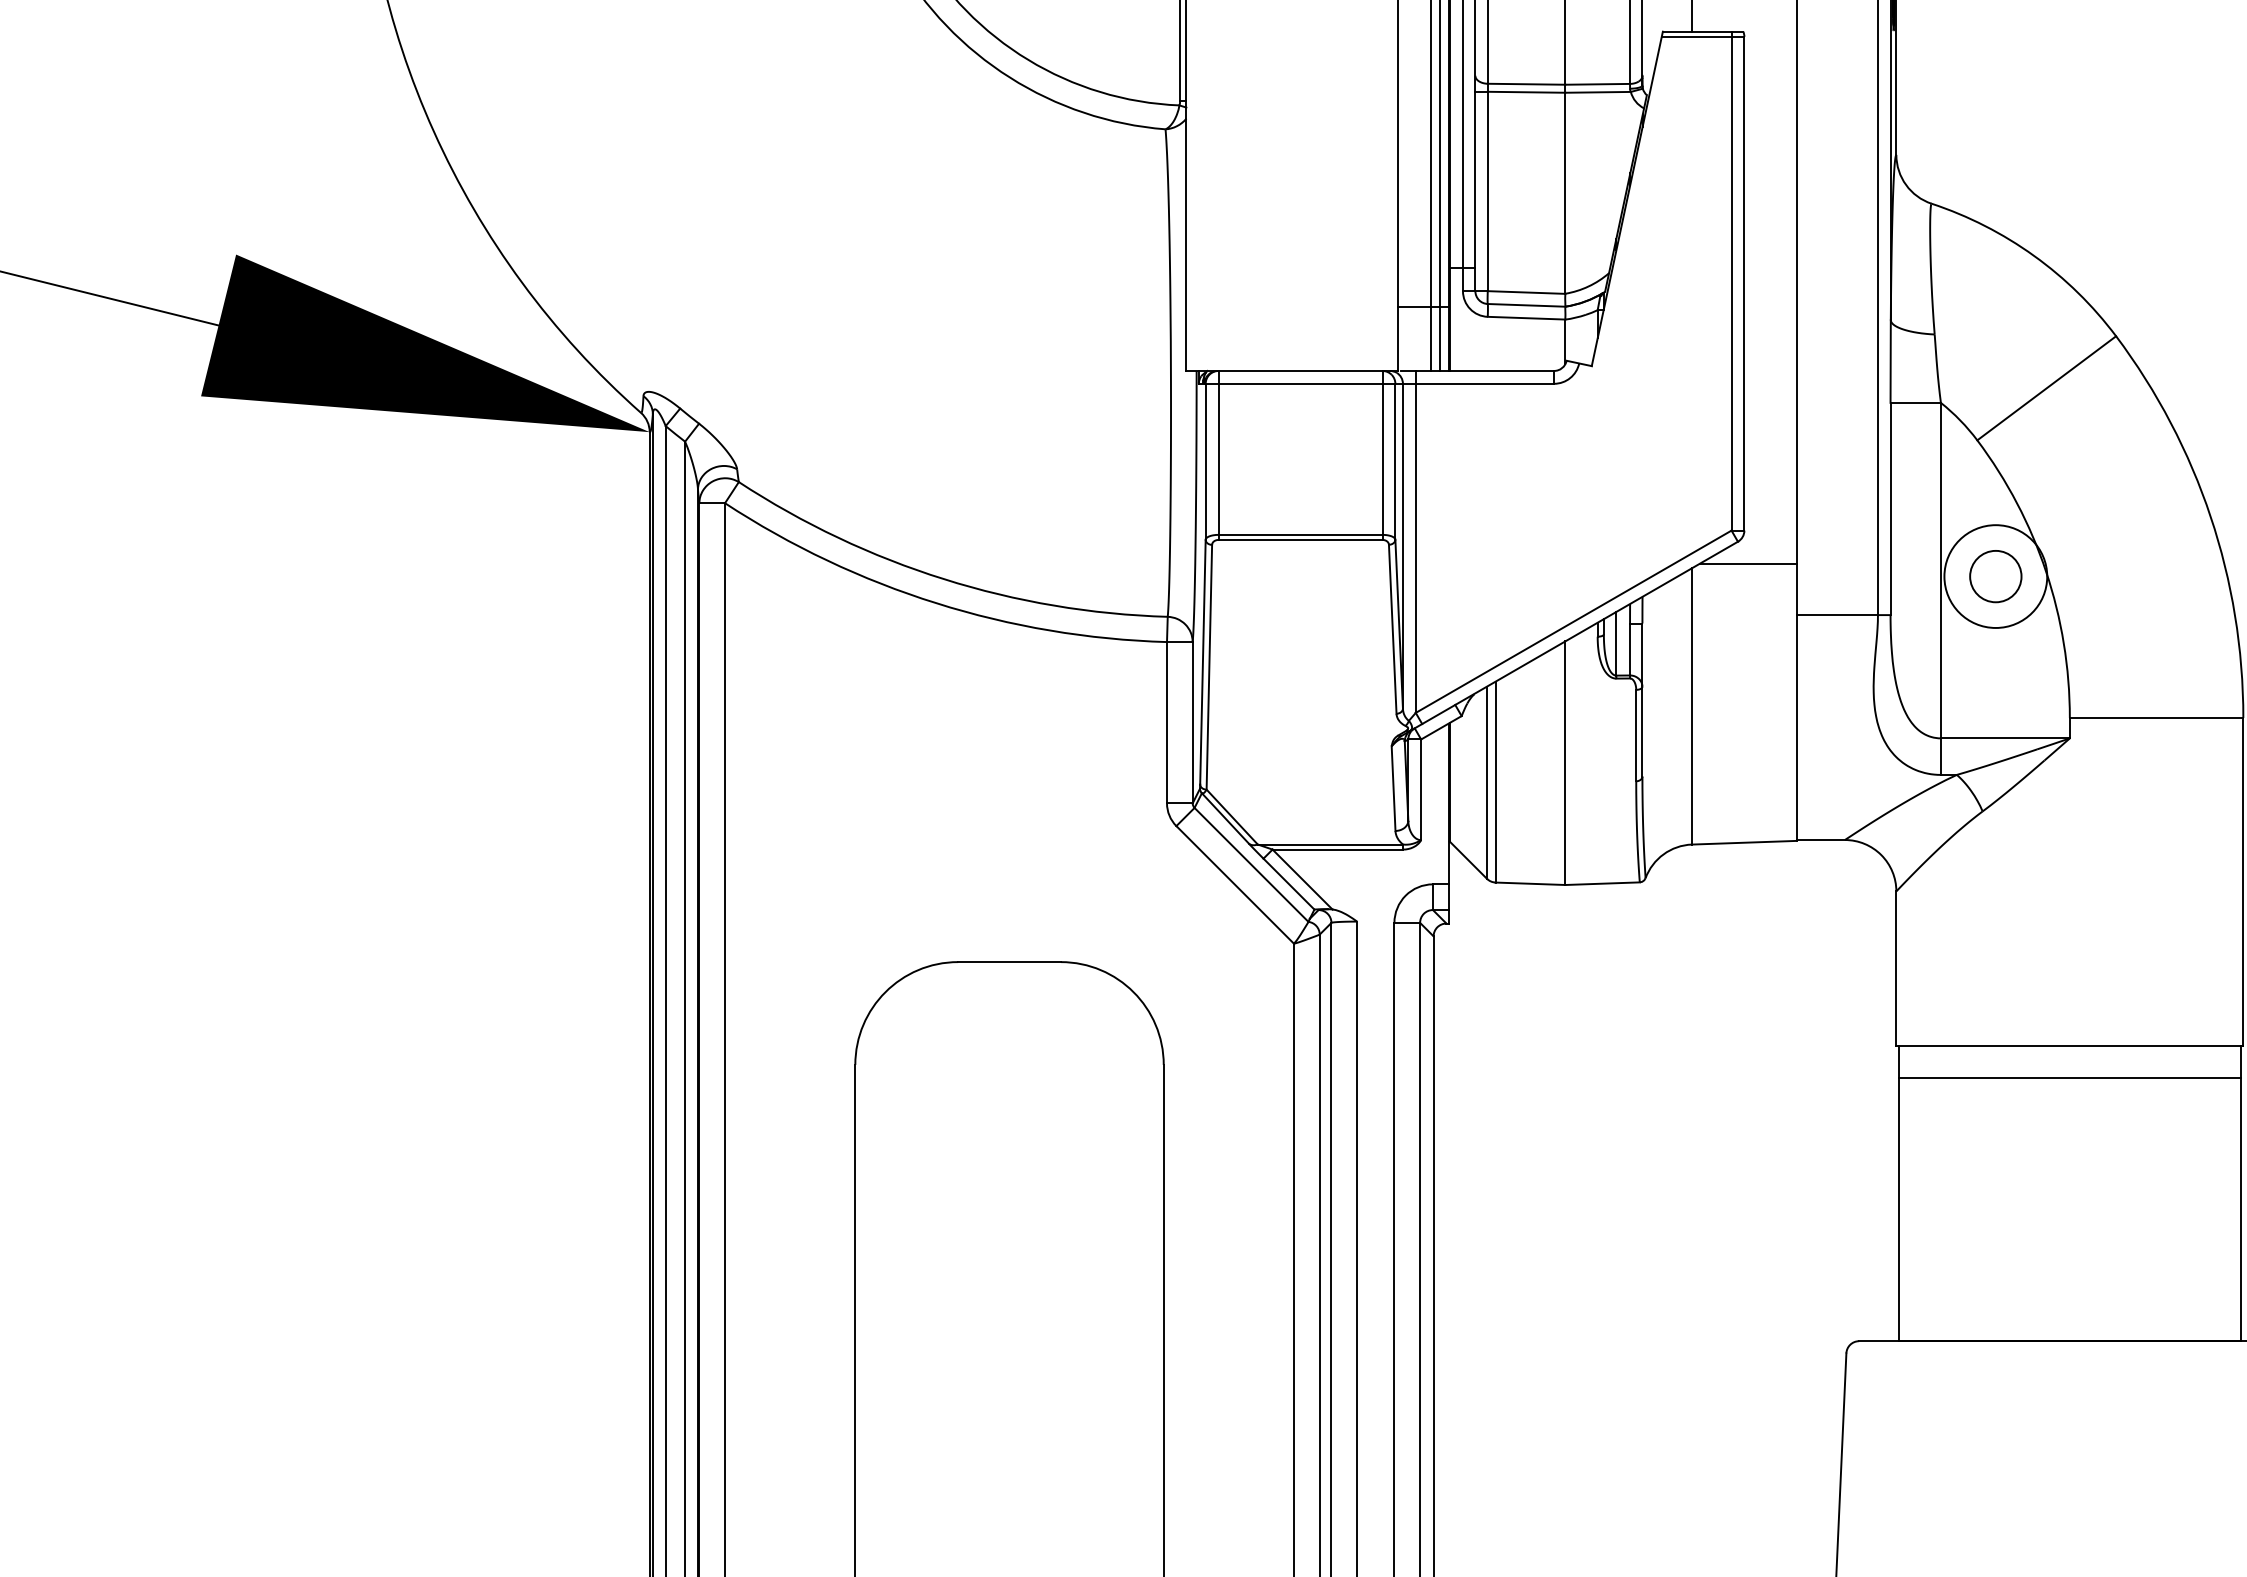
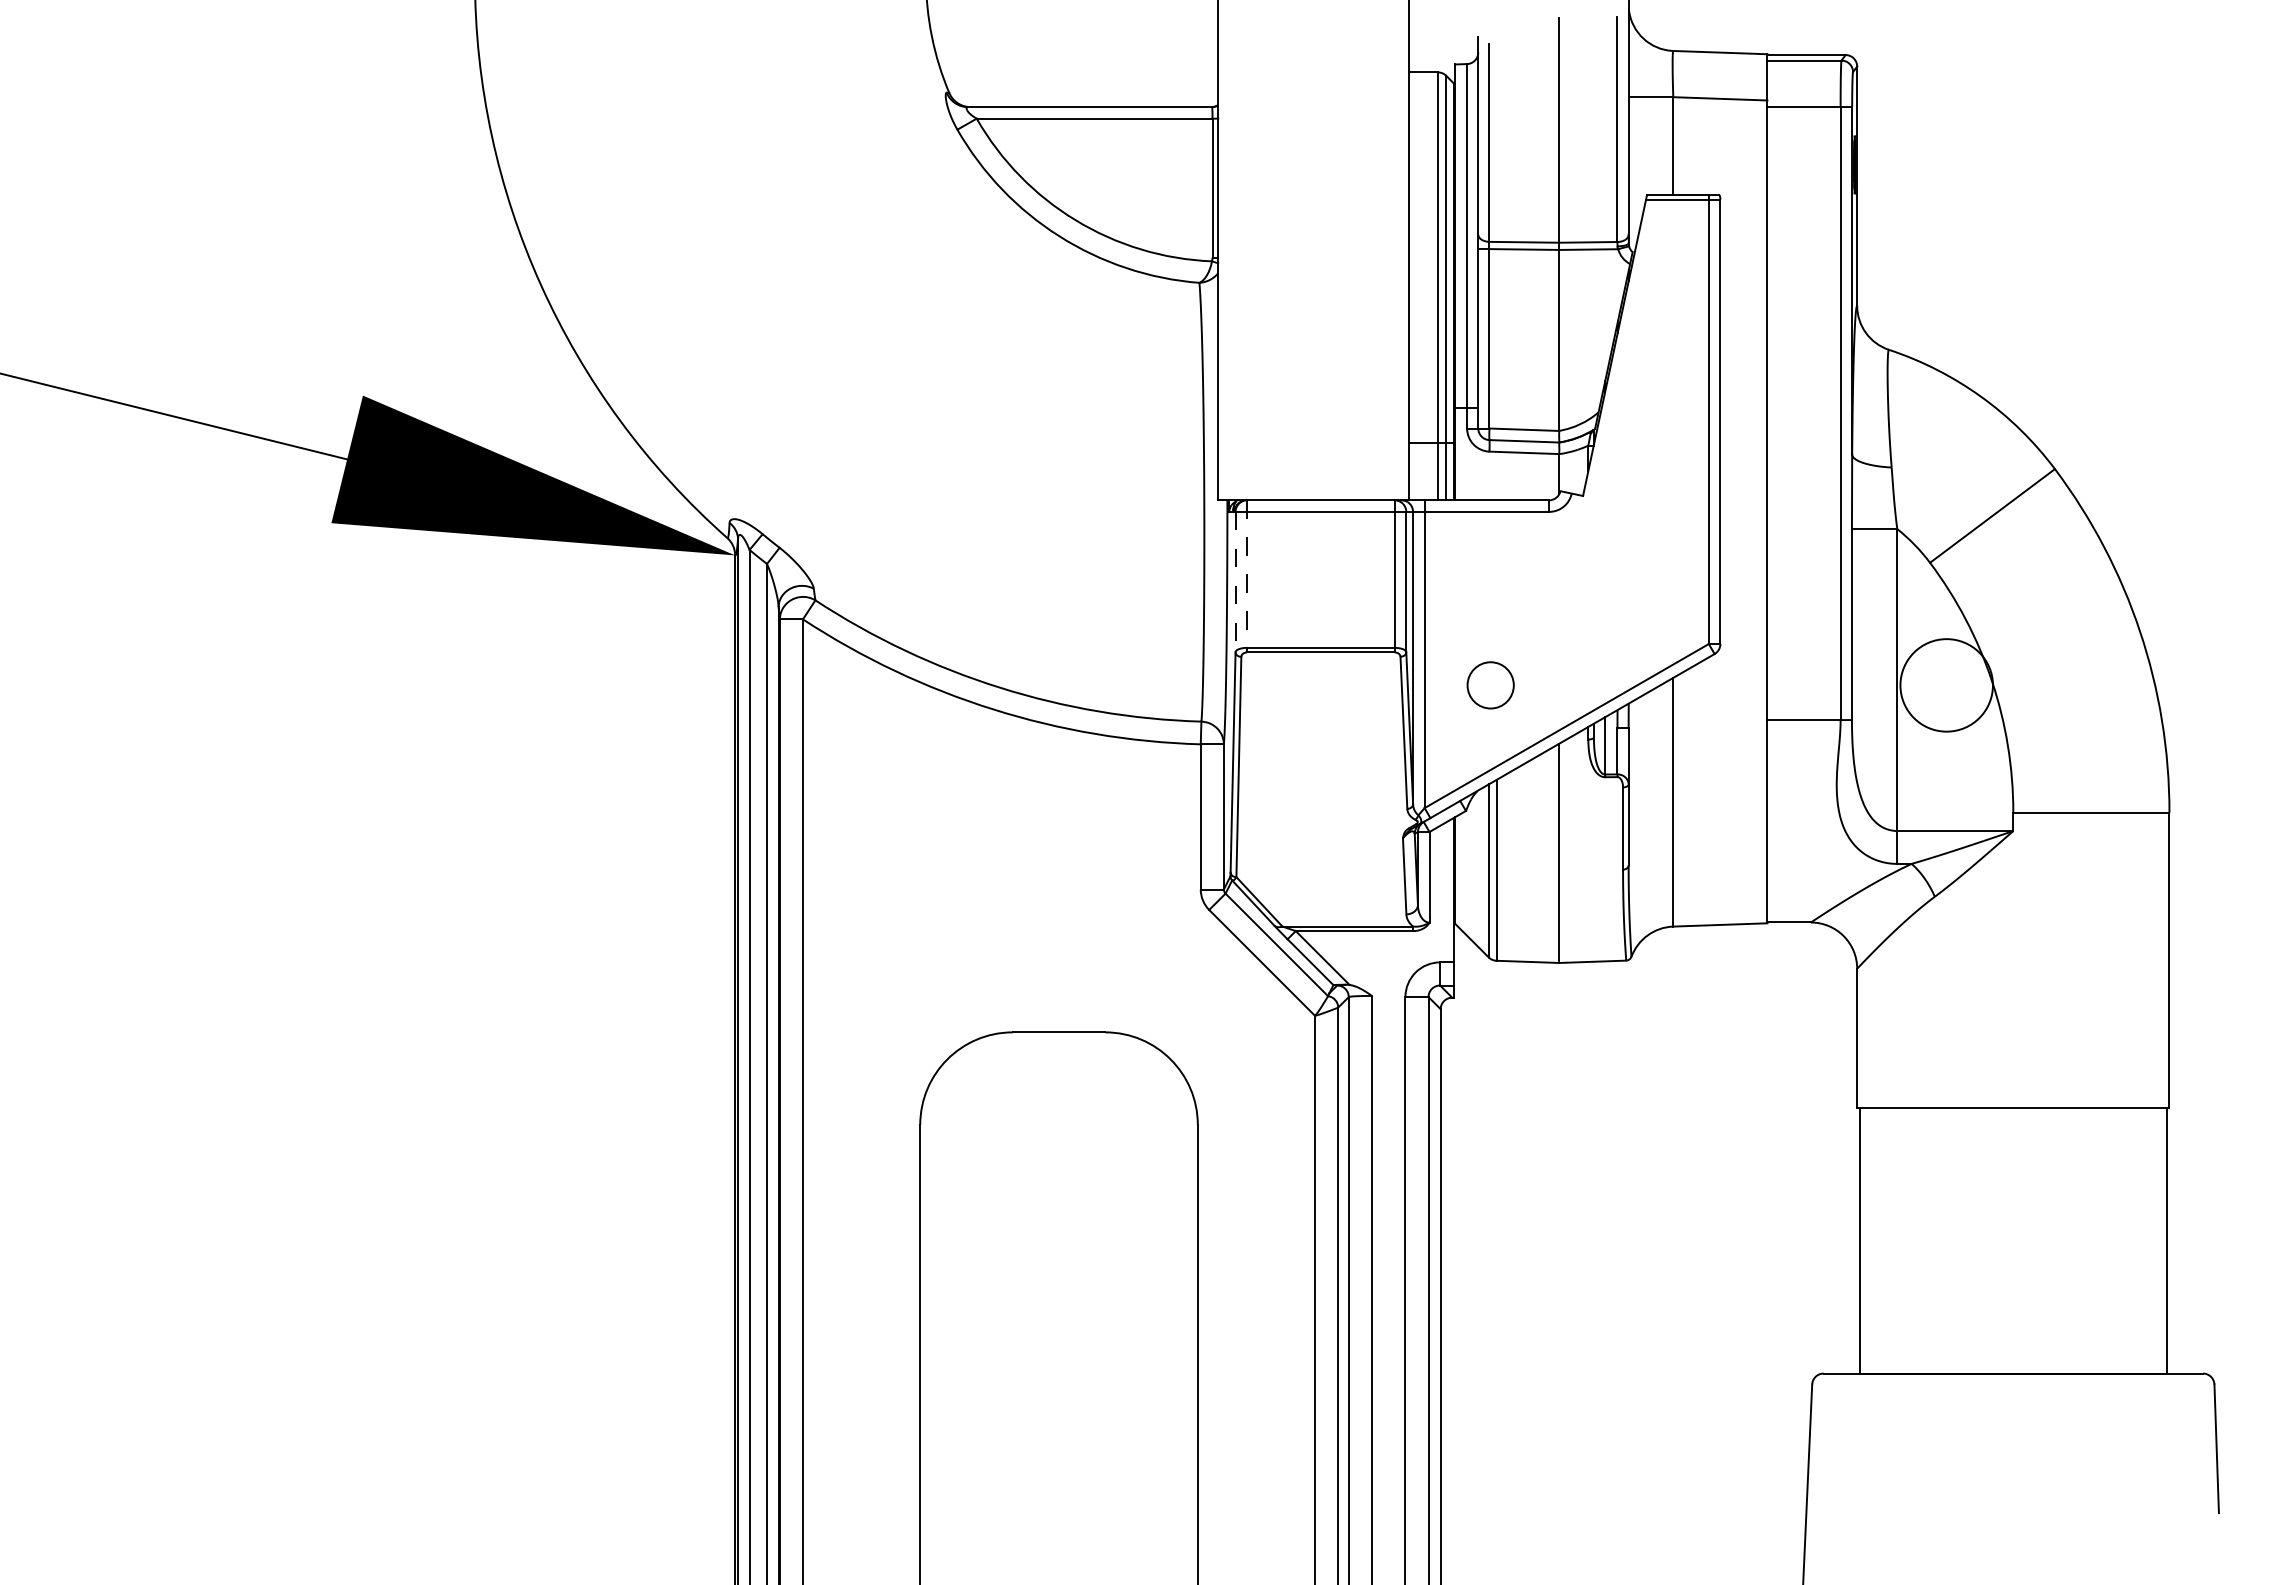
line: (1218, 455) -> (1247, 576), solid -> dashed
line: (1205, 462) -> (1235, 582), solid -> dashed
line: (1747, 563) -> (1723, 673), removed
circle: (1995, 576) -> (1490, 685), moved
line: (2068, 1077) -> (2012, 1136), removed

